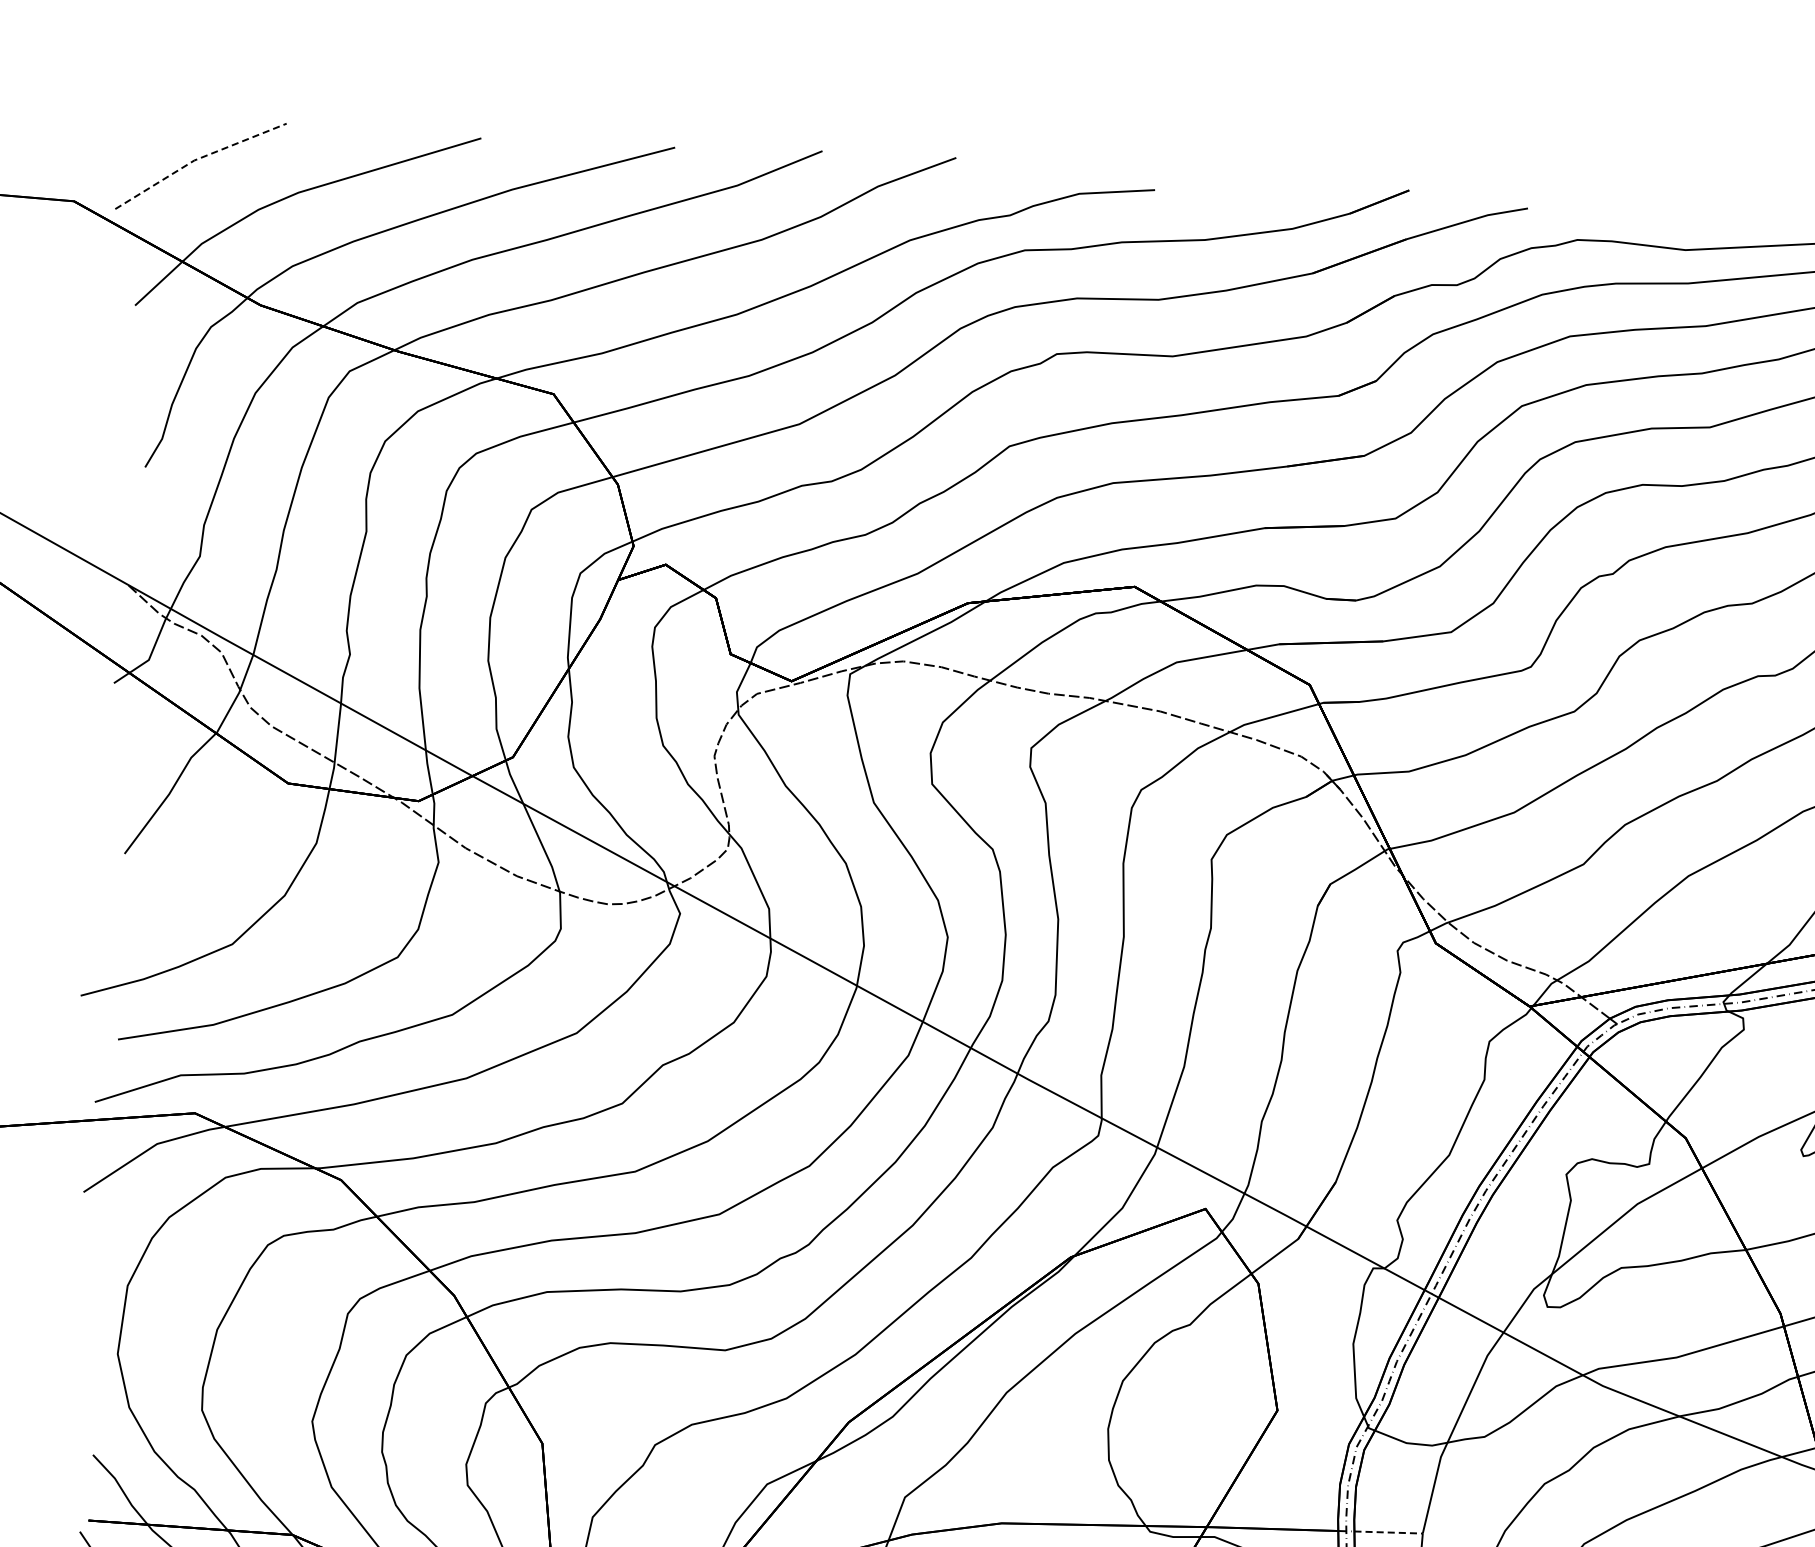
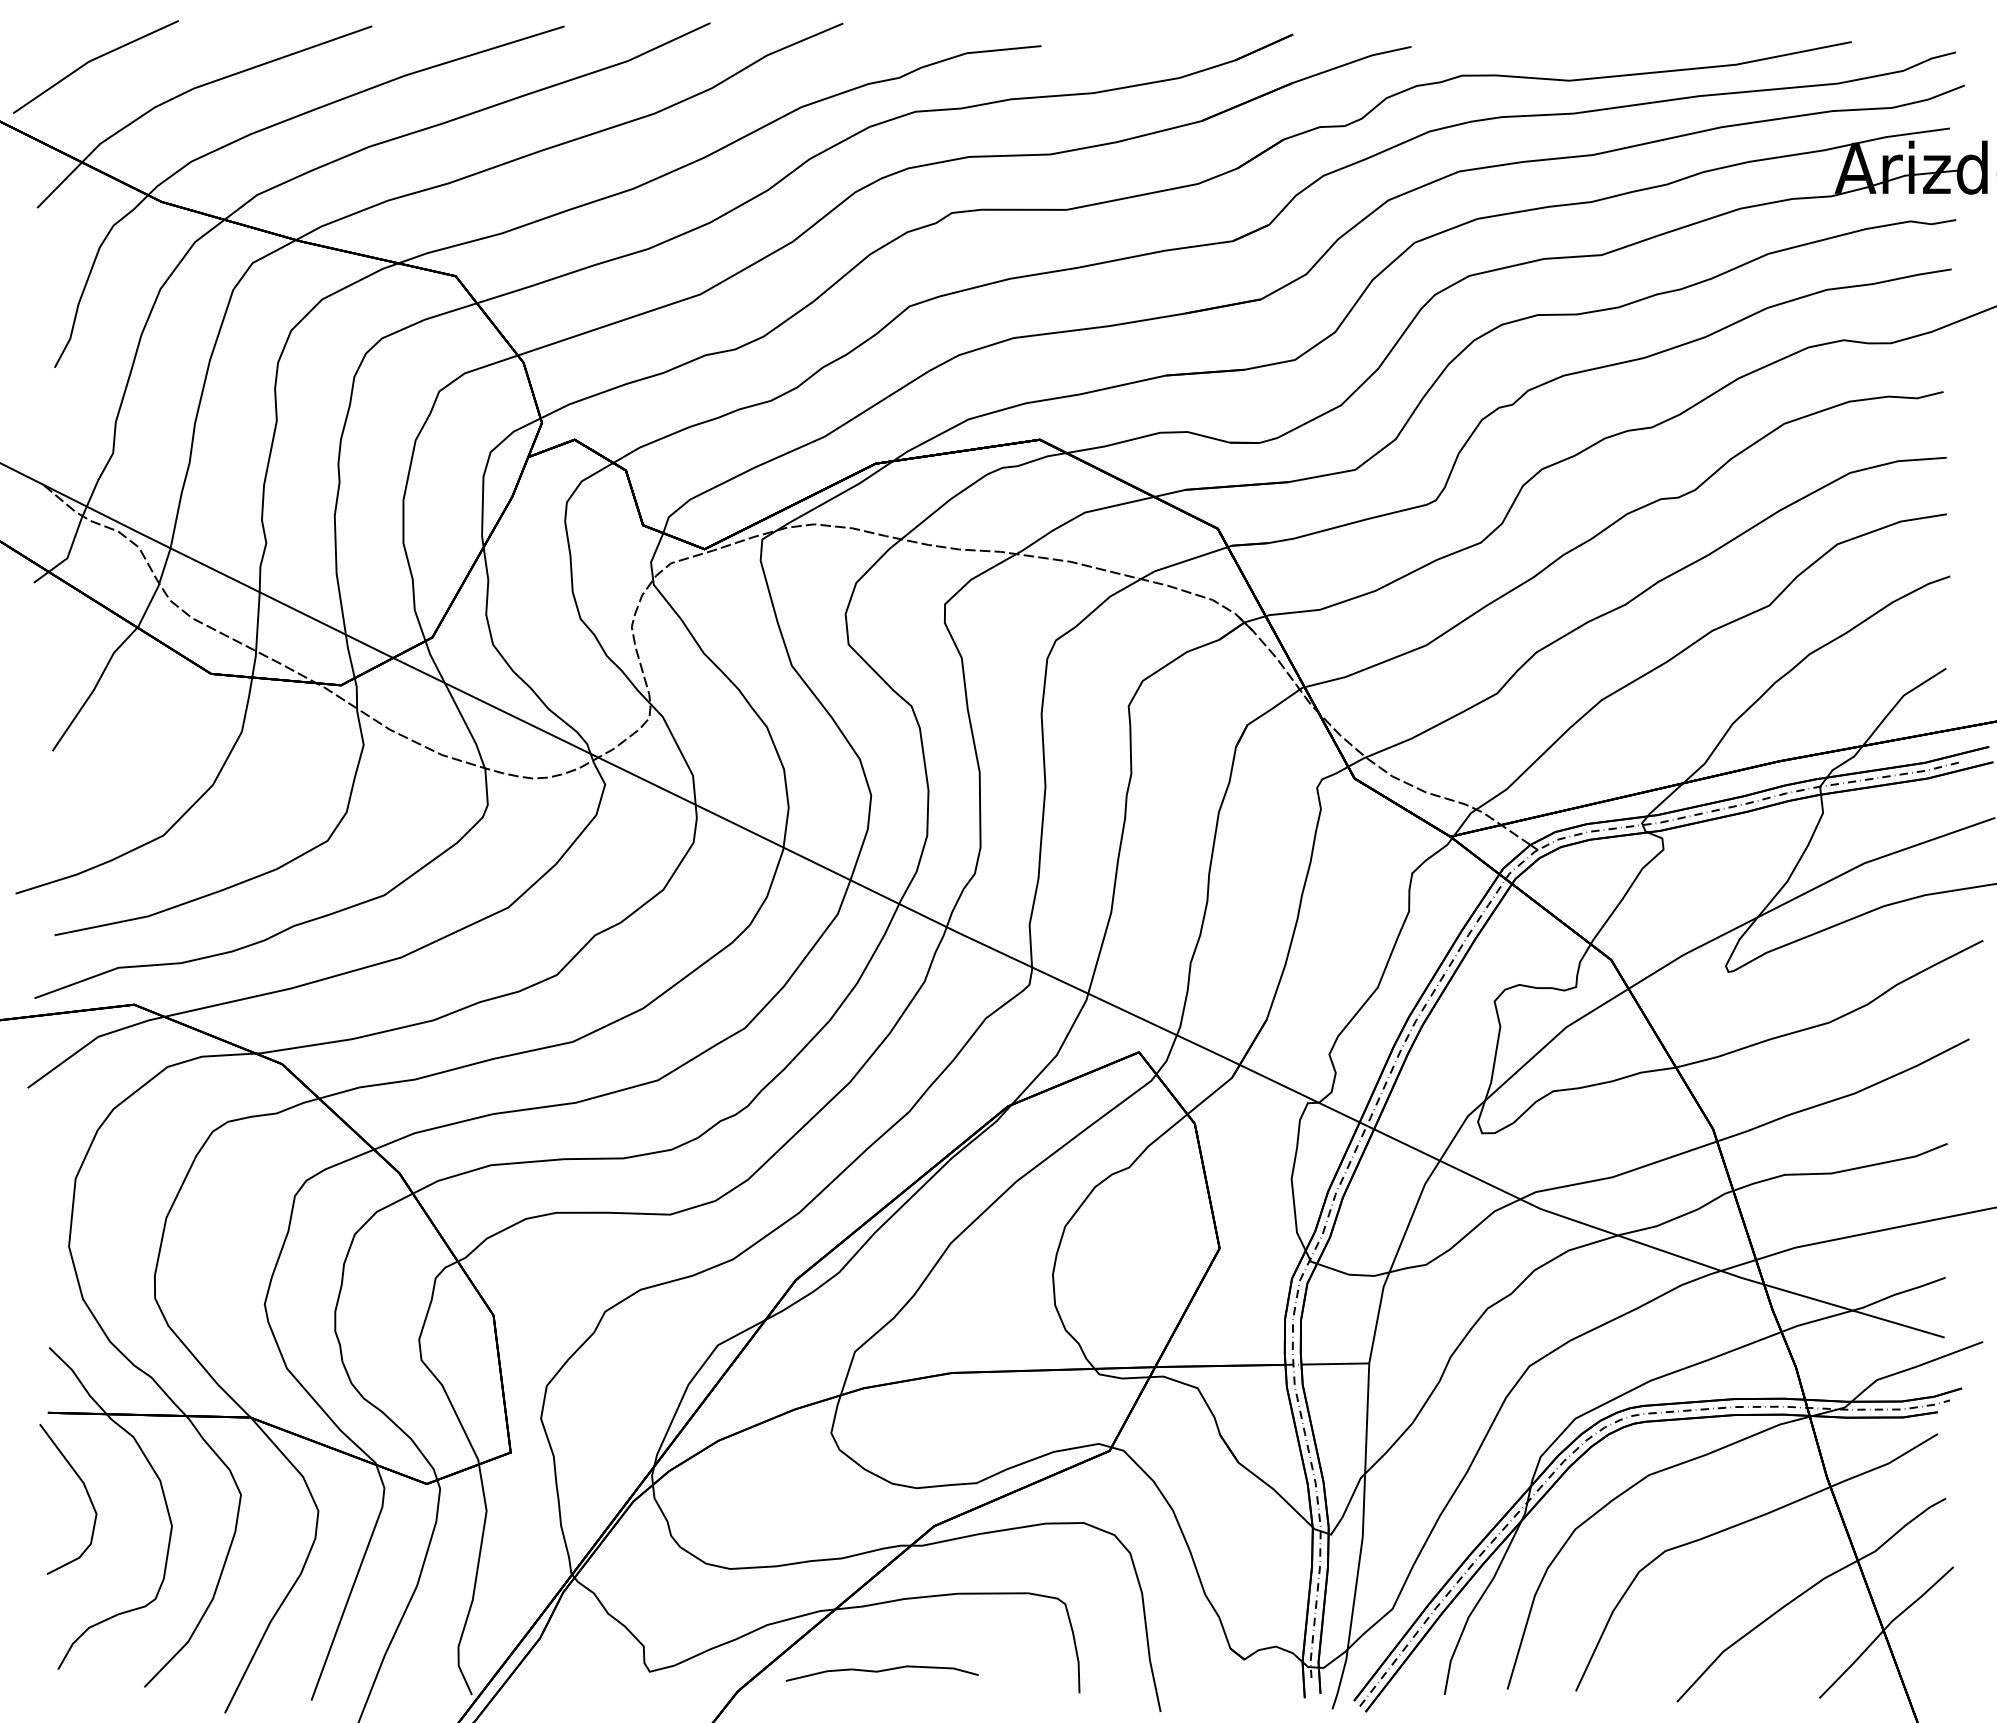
line: (196, 159) -> (91, 60), dashed -> solid
line: (1387, 1532) -> (1334, 1364), dashed -> solid

